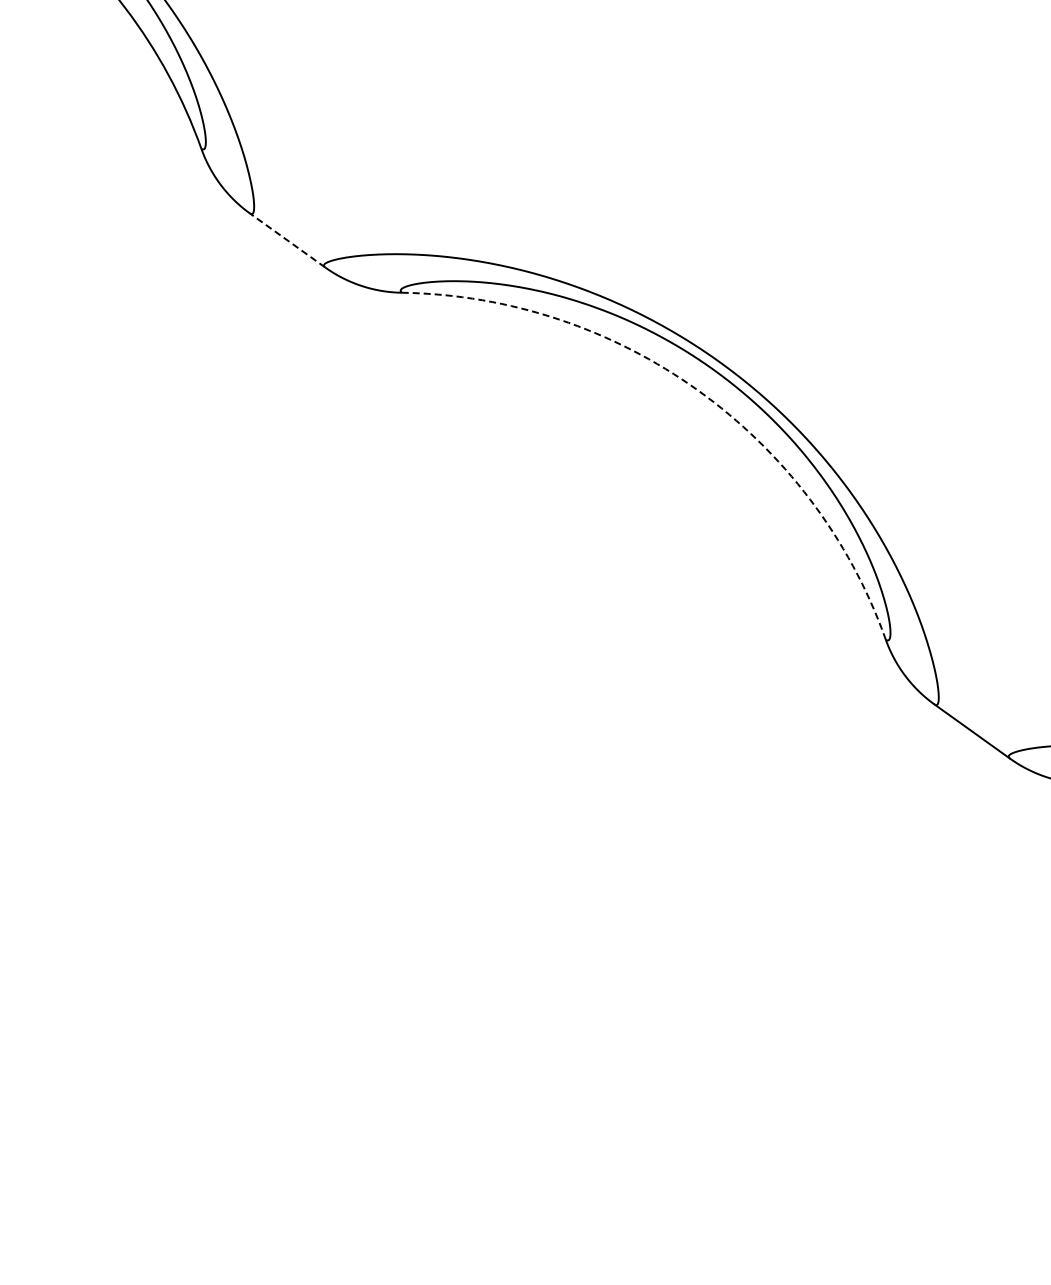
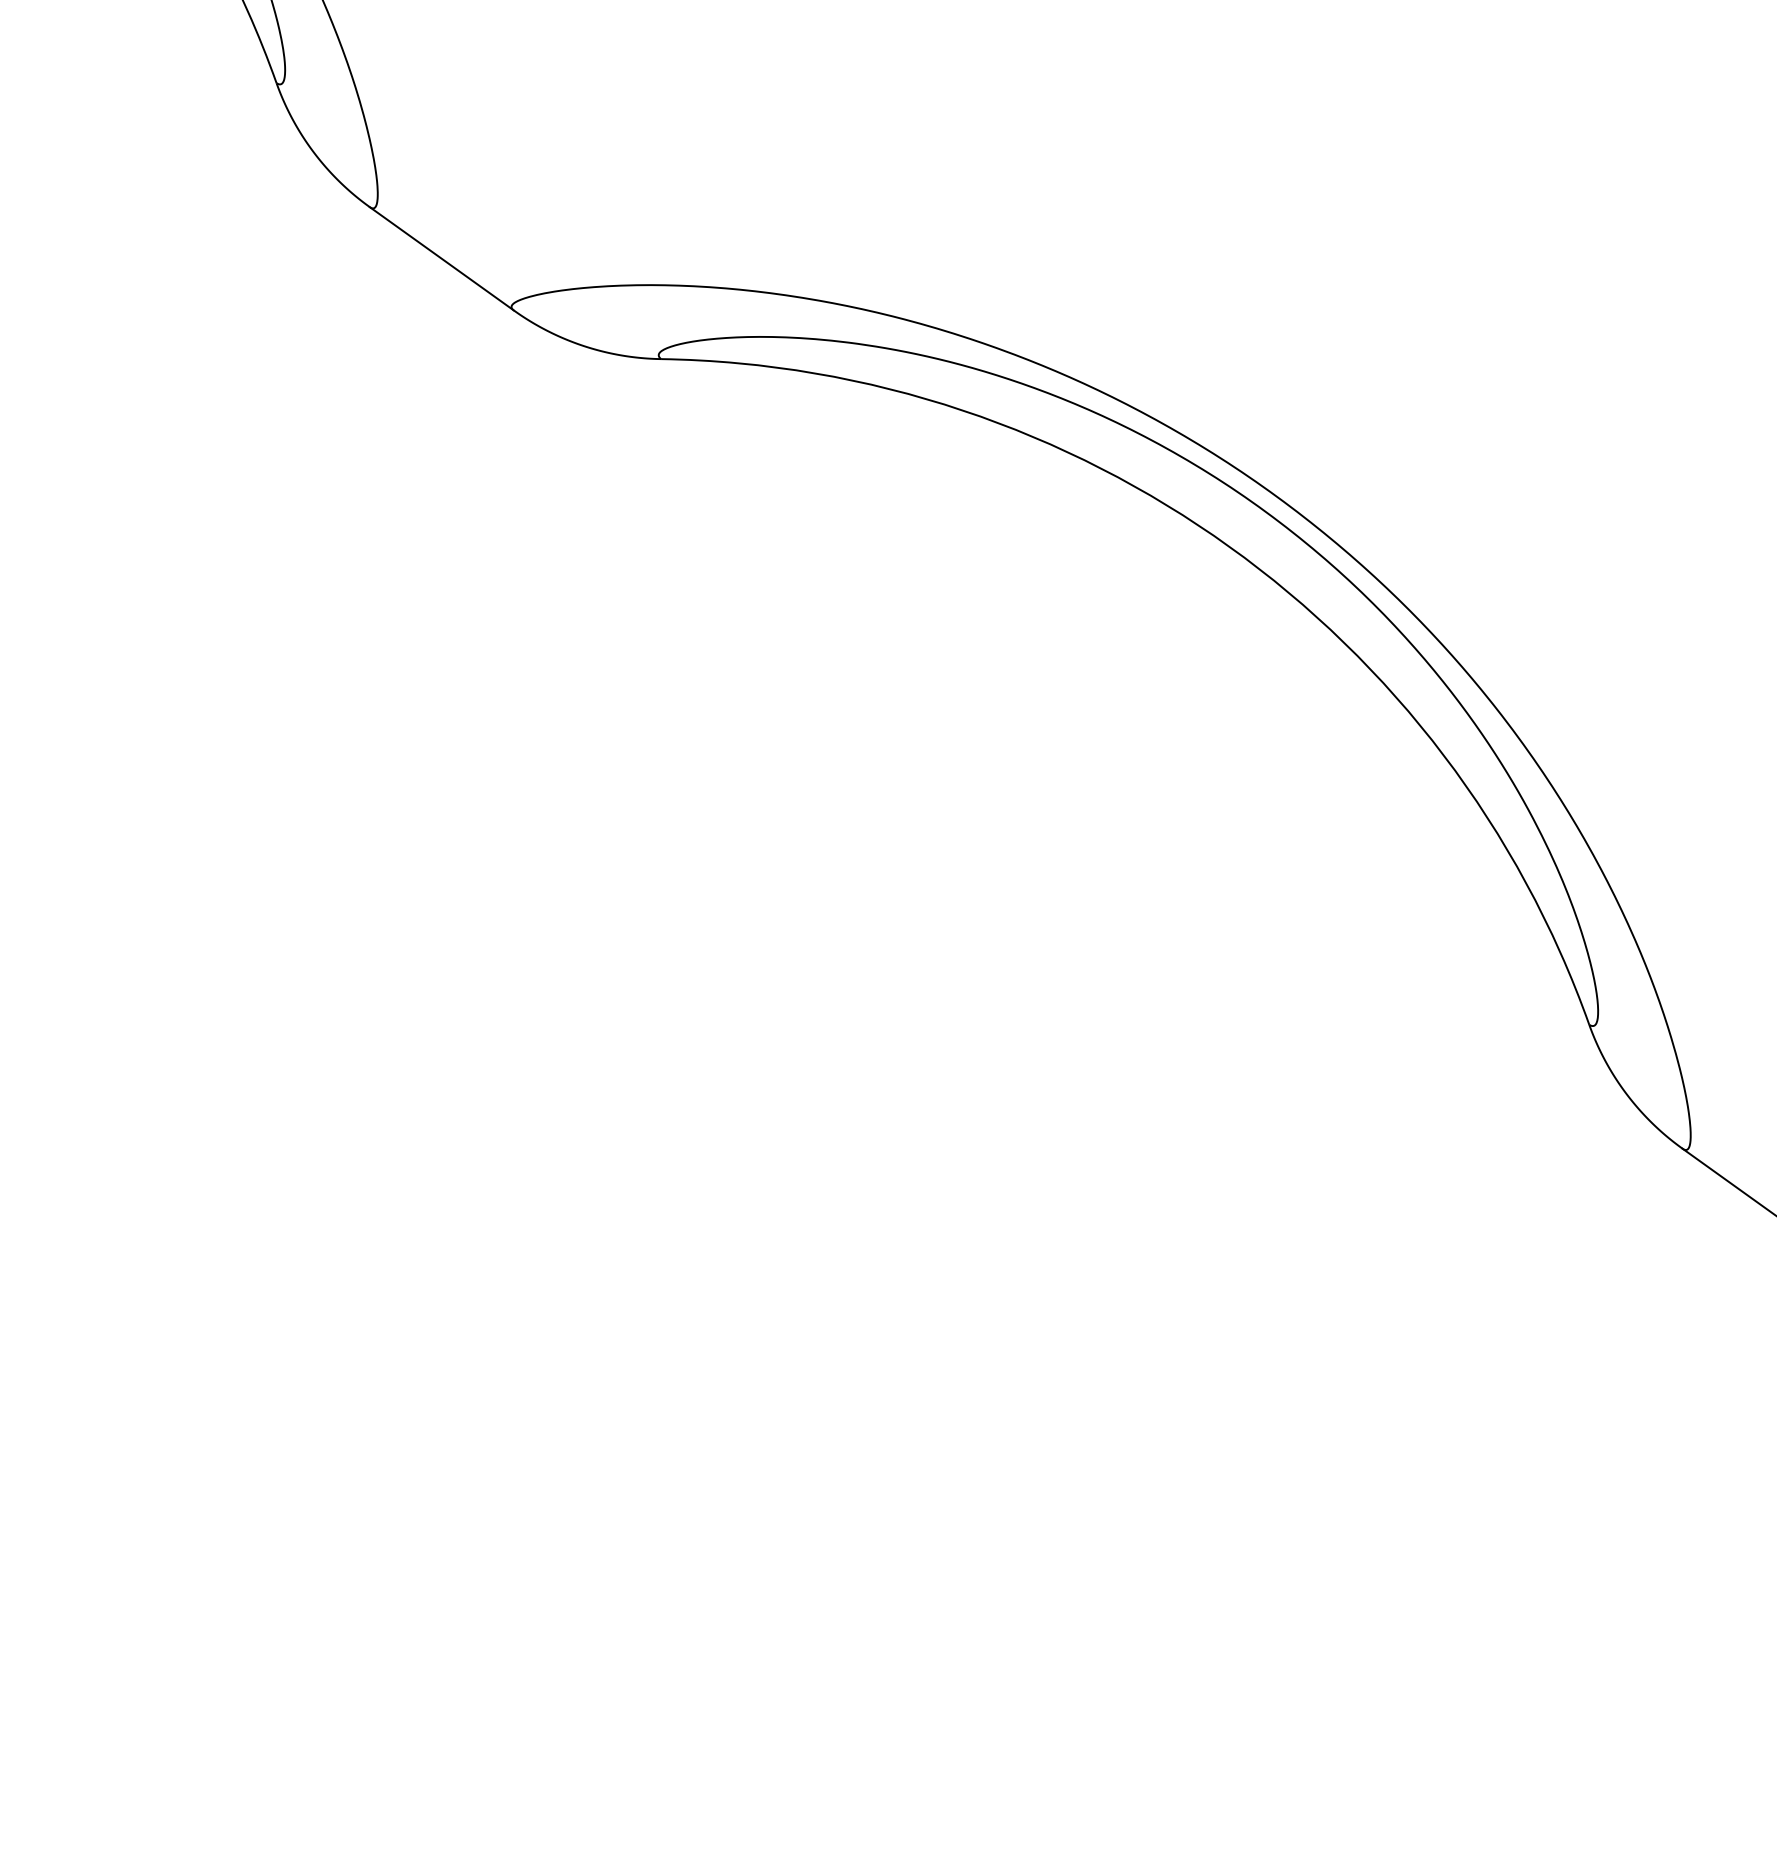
line: (287, 240) -> (441, 258), dashed -> solid
arc: (698, 390) -> (1229, 546), dashed -> solid

